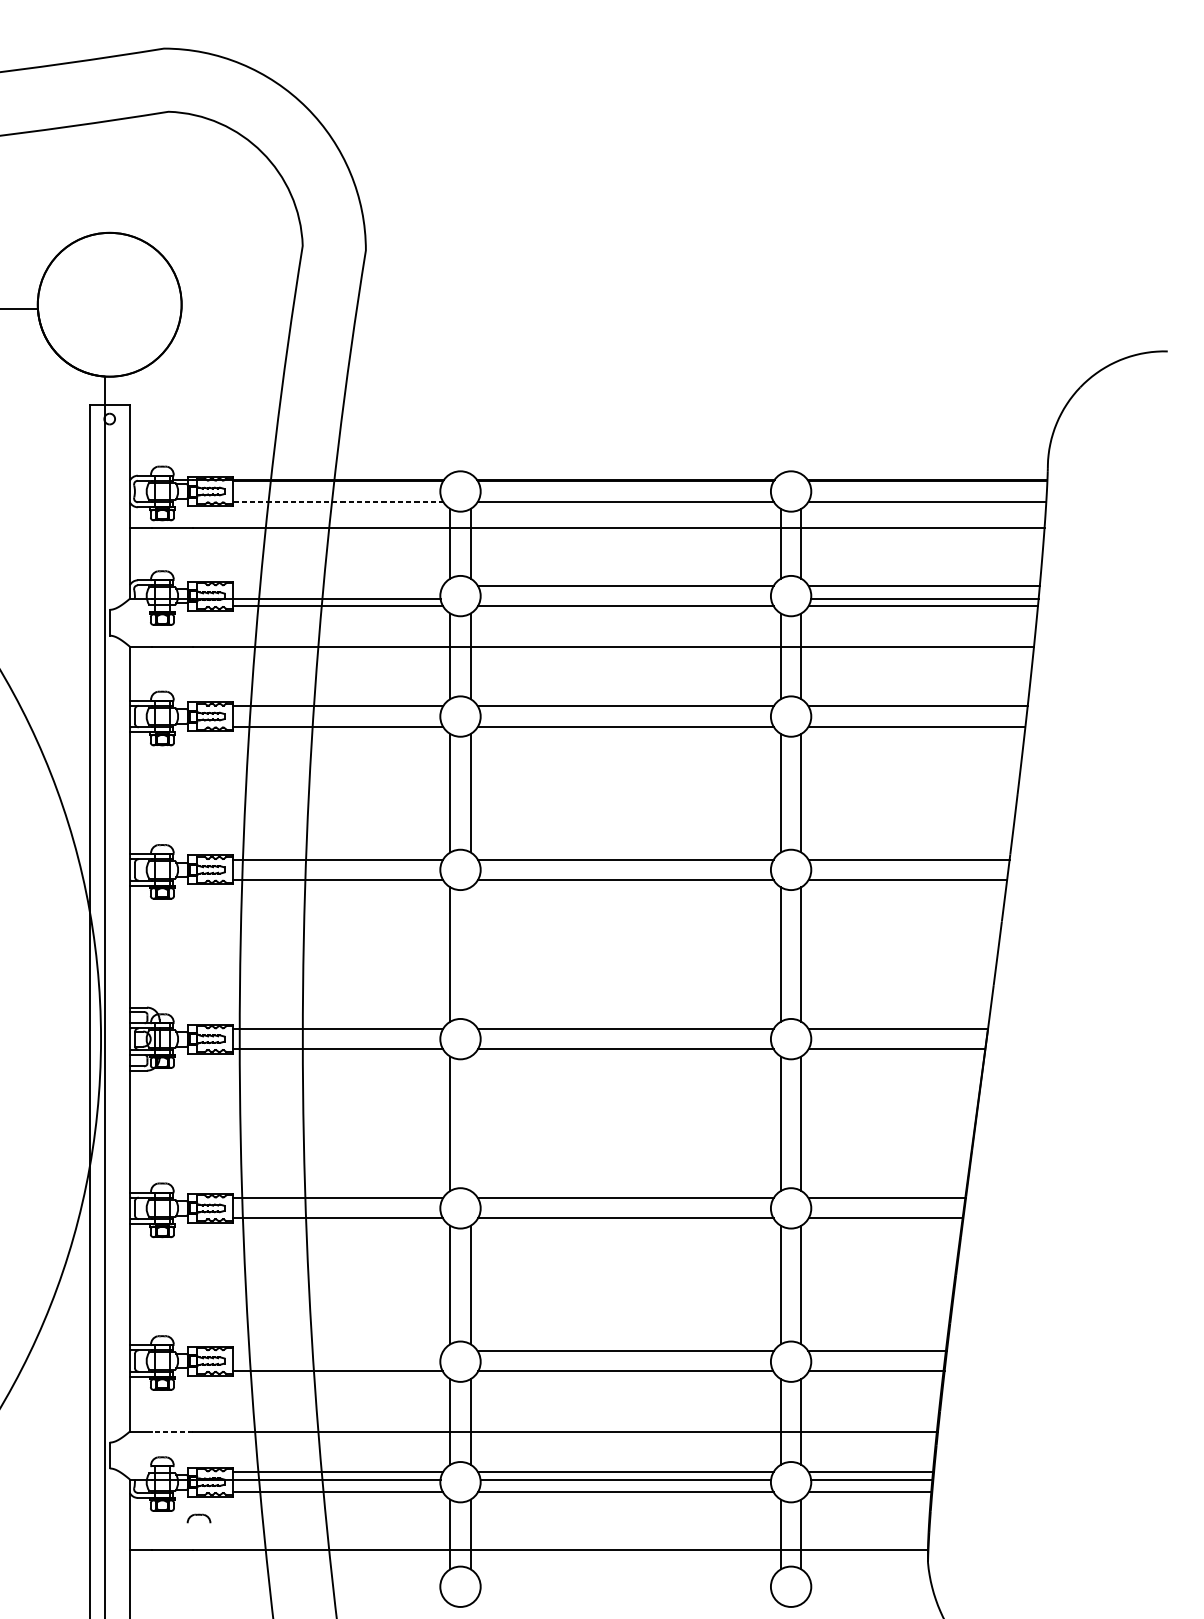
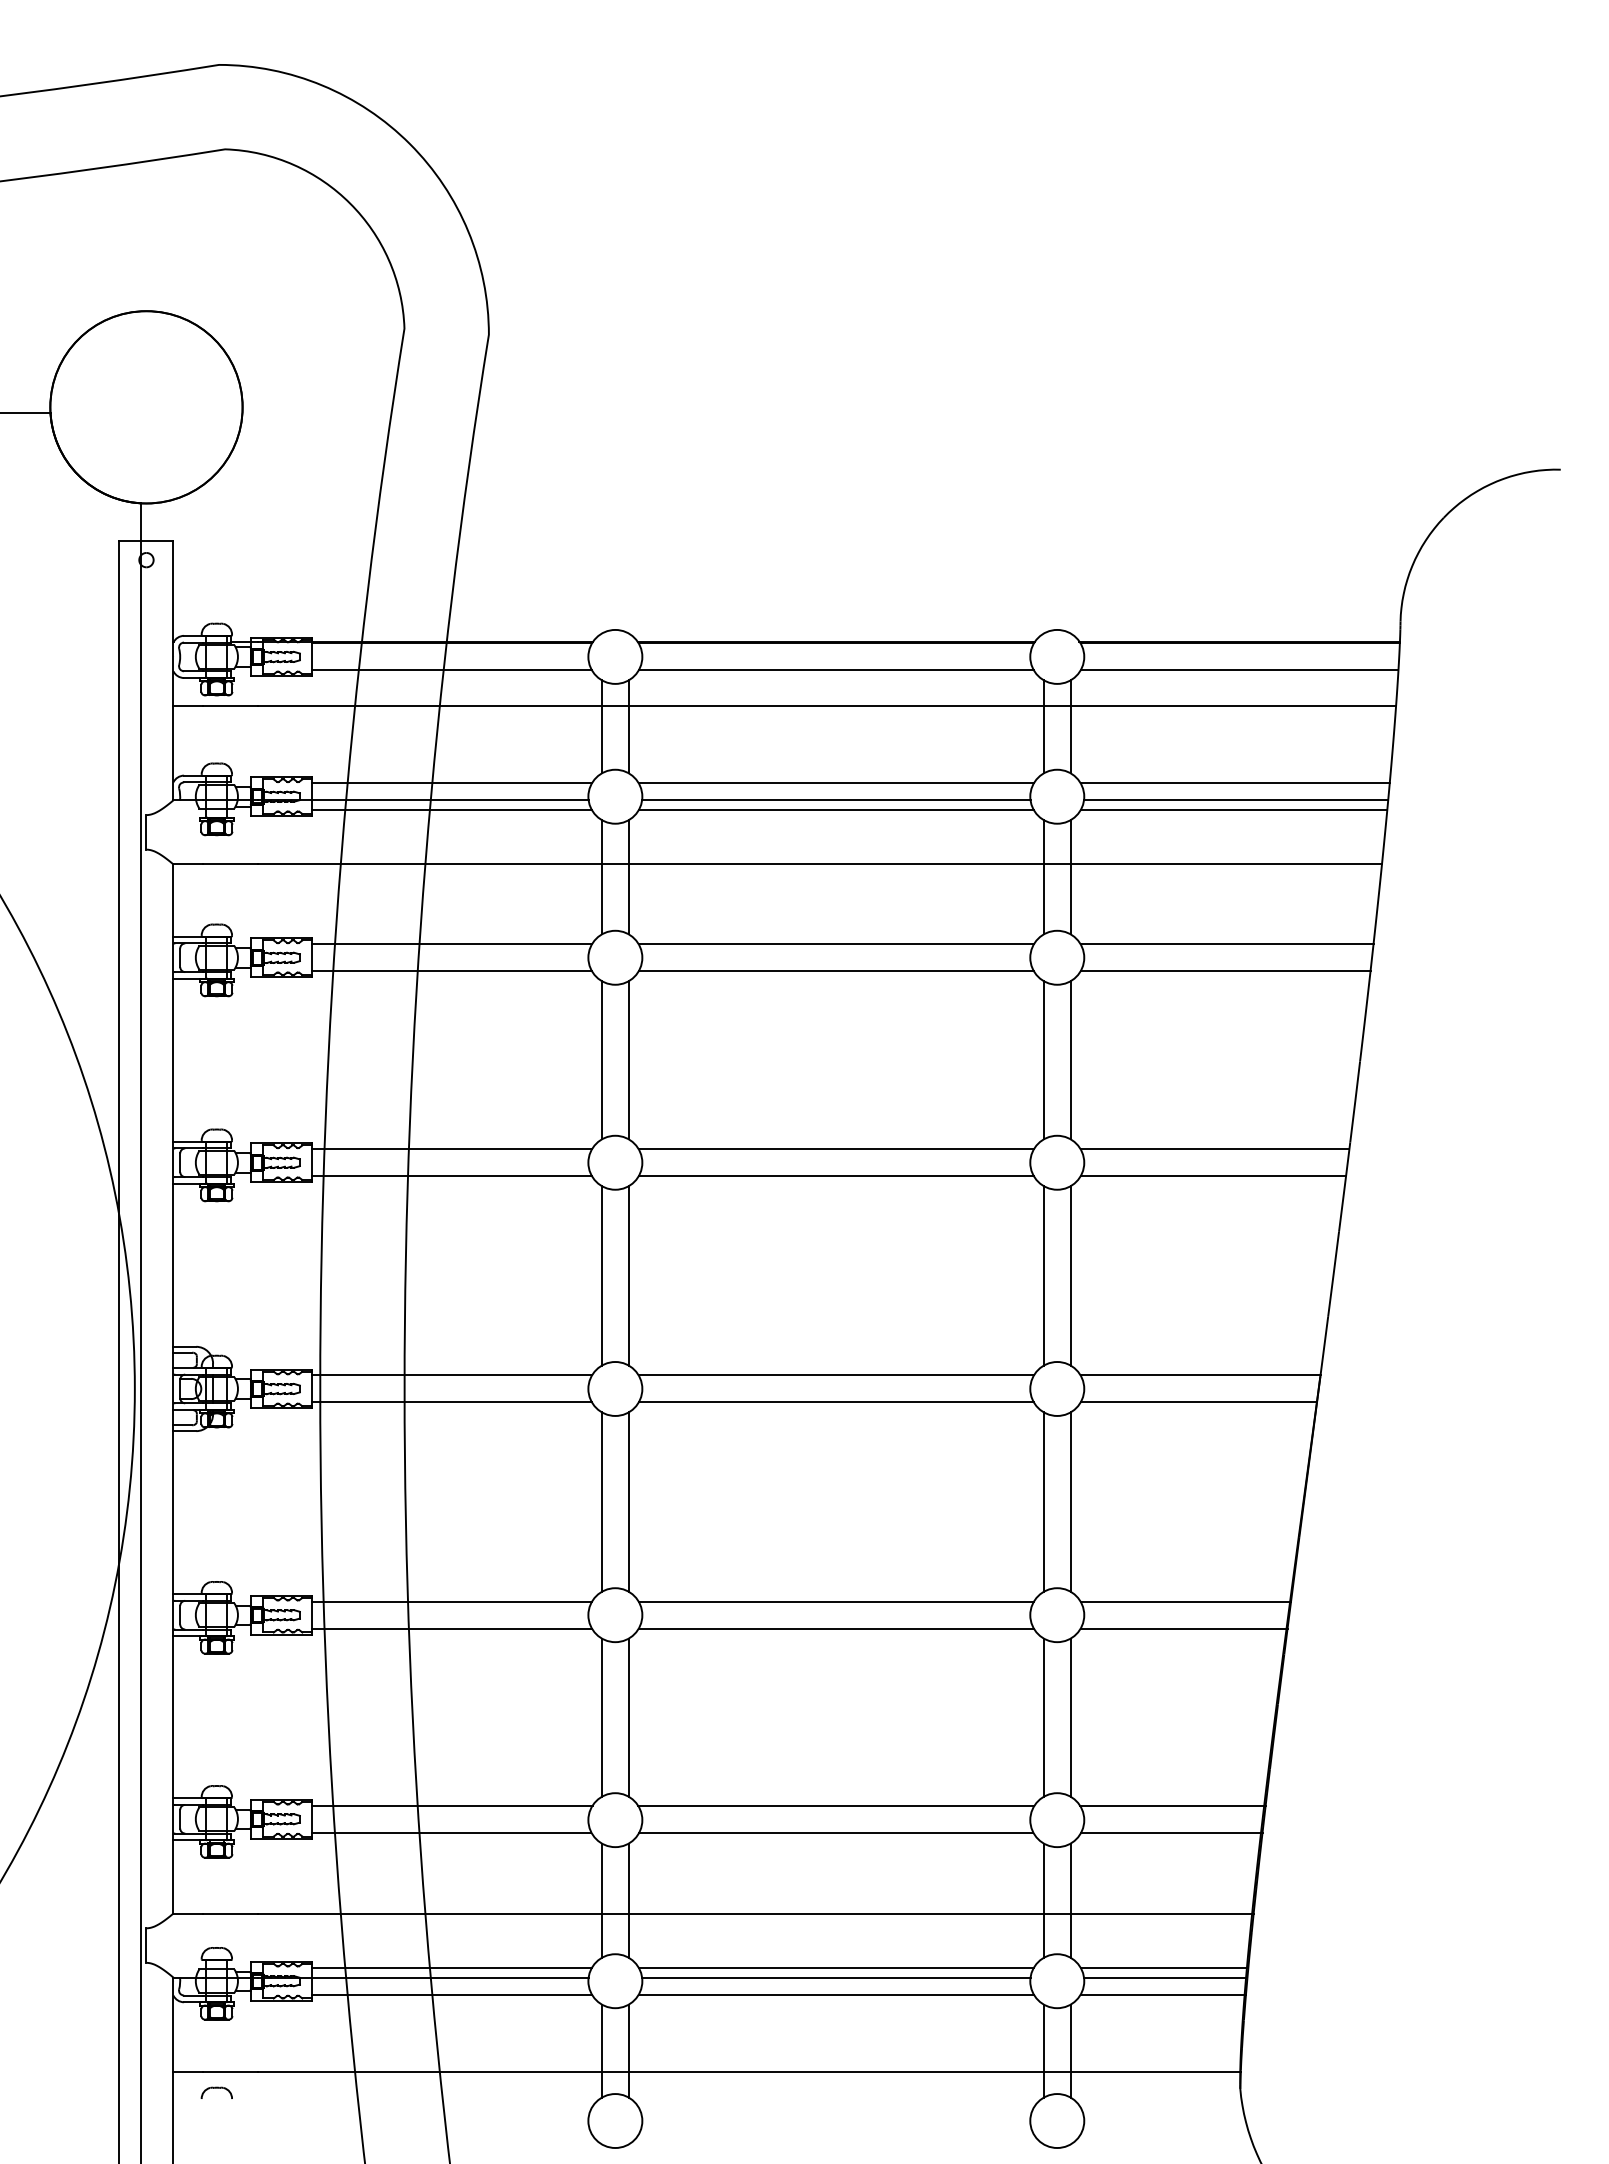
line: (338, 501) -> (452, 670), dashed -> solid
line: (337, 586) -> (451, 783), added
line: (625, 598) -> (836, 800), added
line: (470, 954) -> (628, 1275), added
line: (470, 1123) -> (628, 1501), added
line: (337, 1350) -> (451, 1805), added
line: (171, 1431) -> (229, 1913), dashed -> solid
part: (198, 1518) -> (216, 2092), moved

